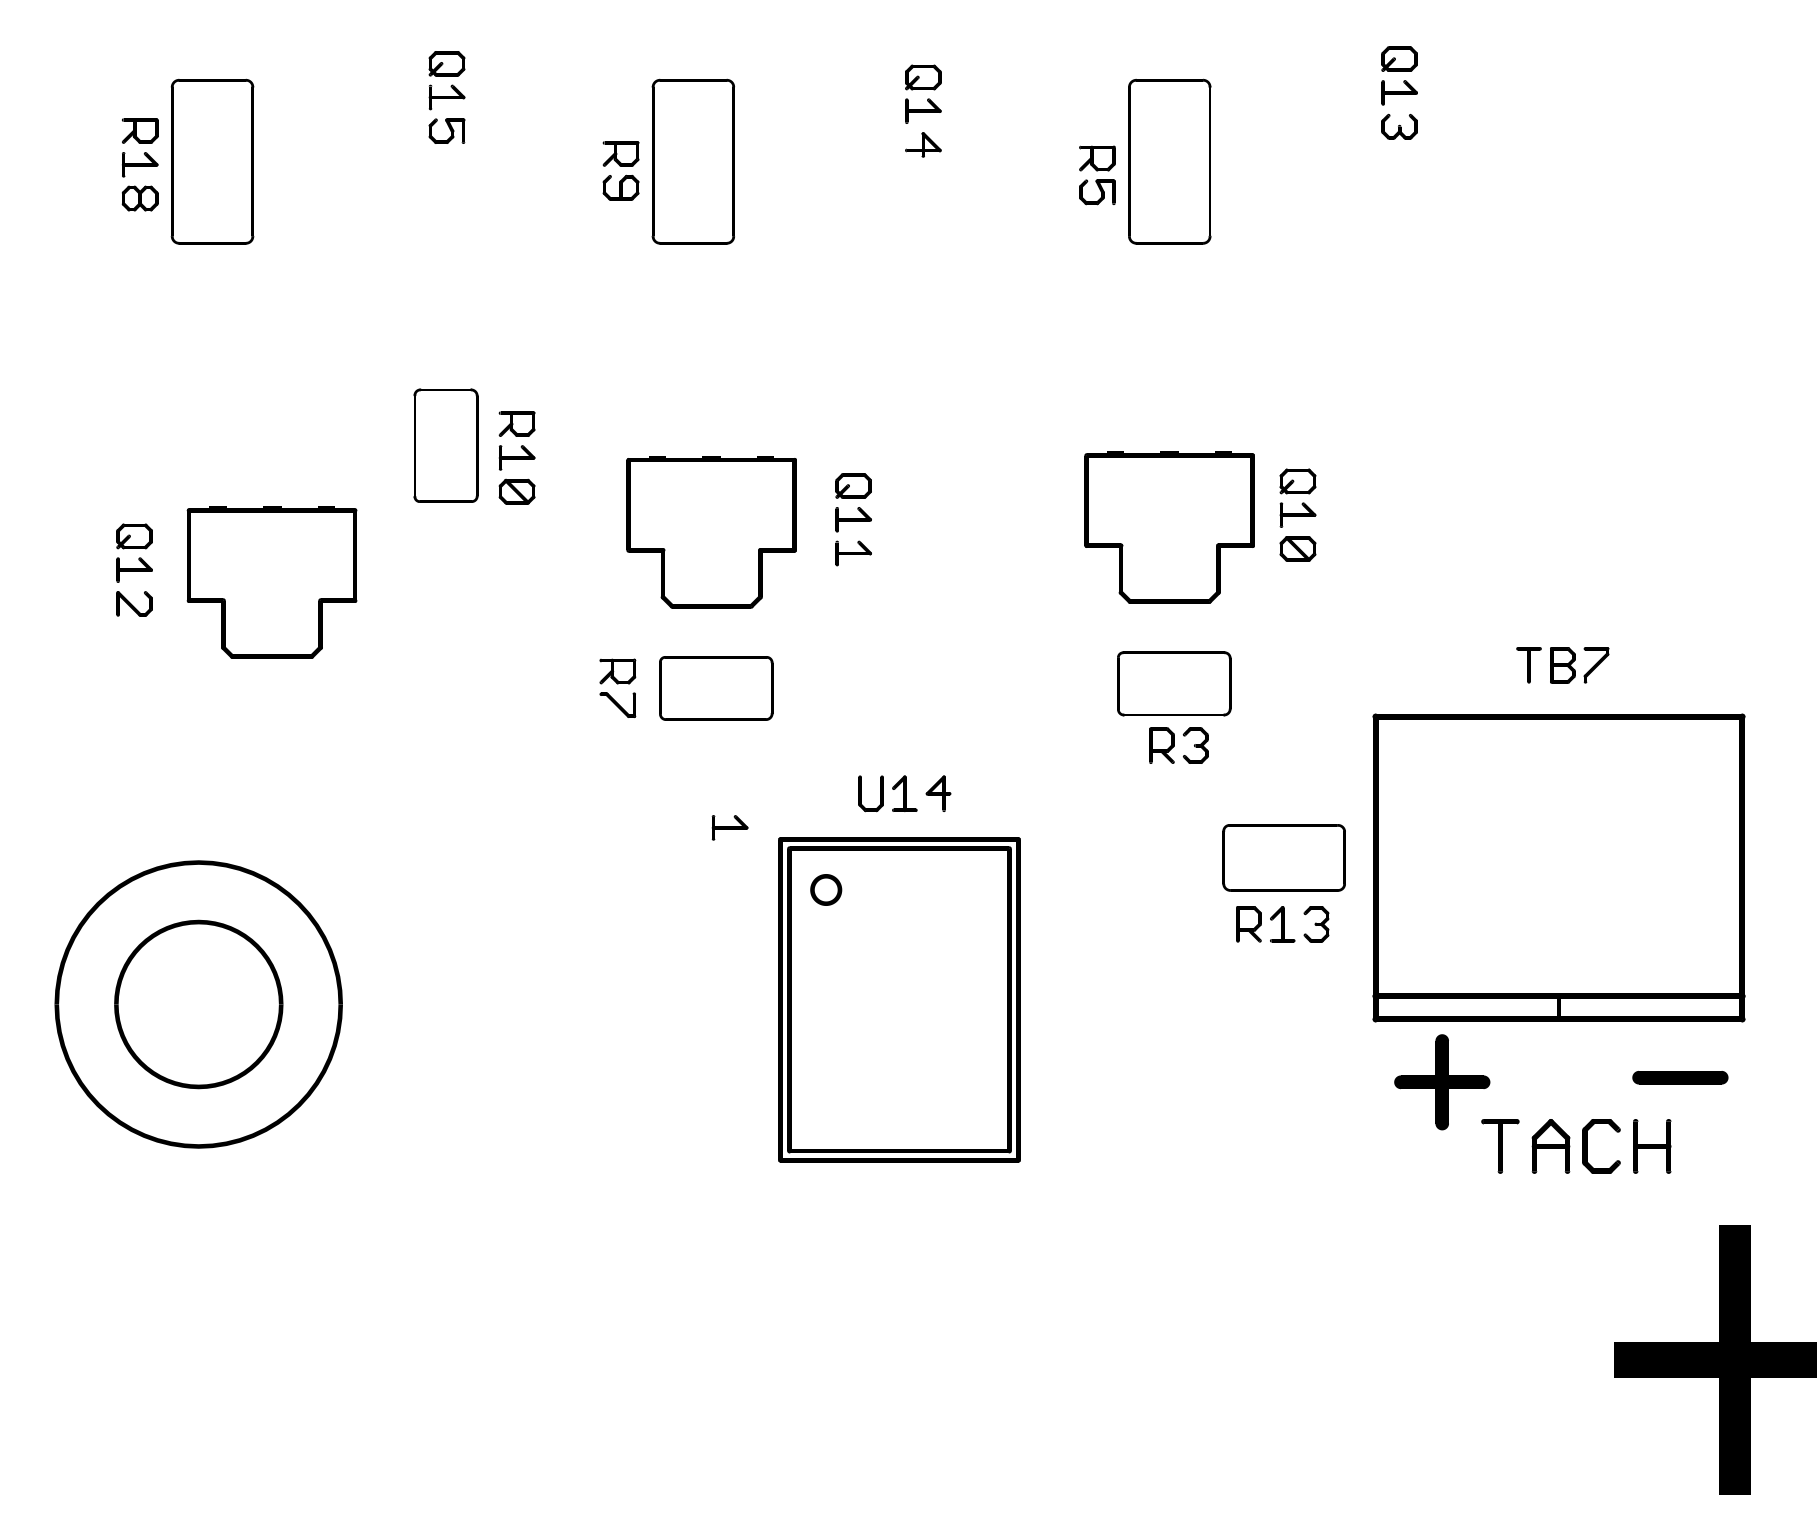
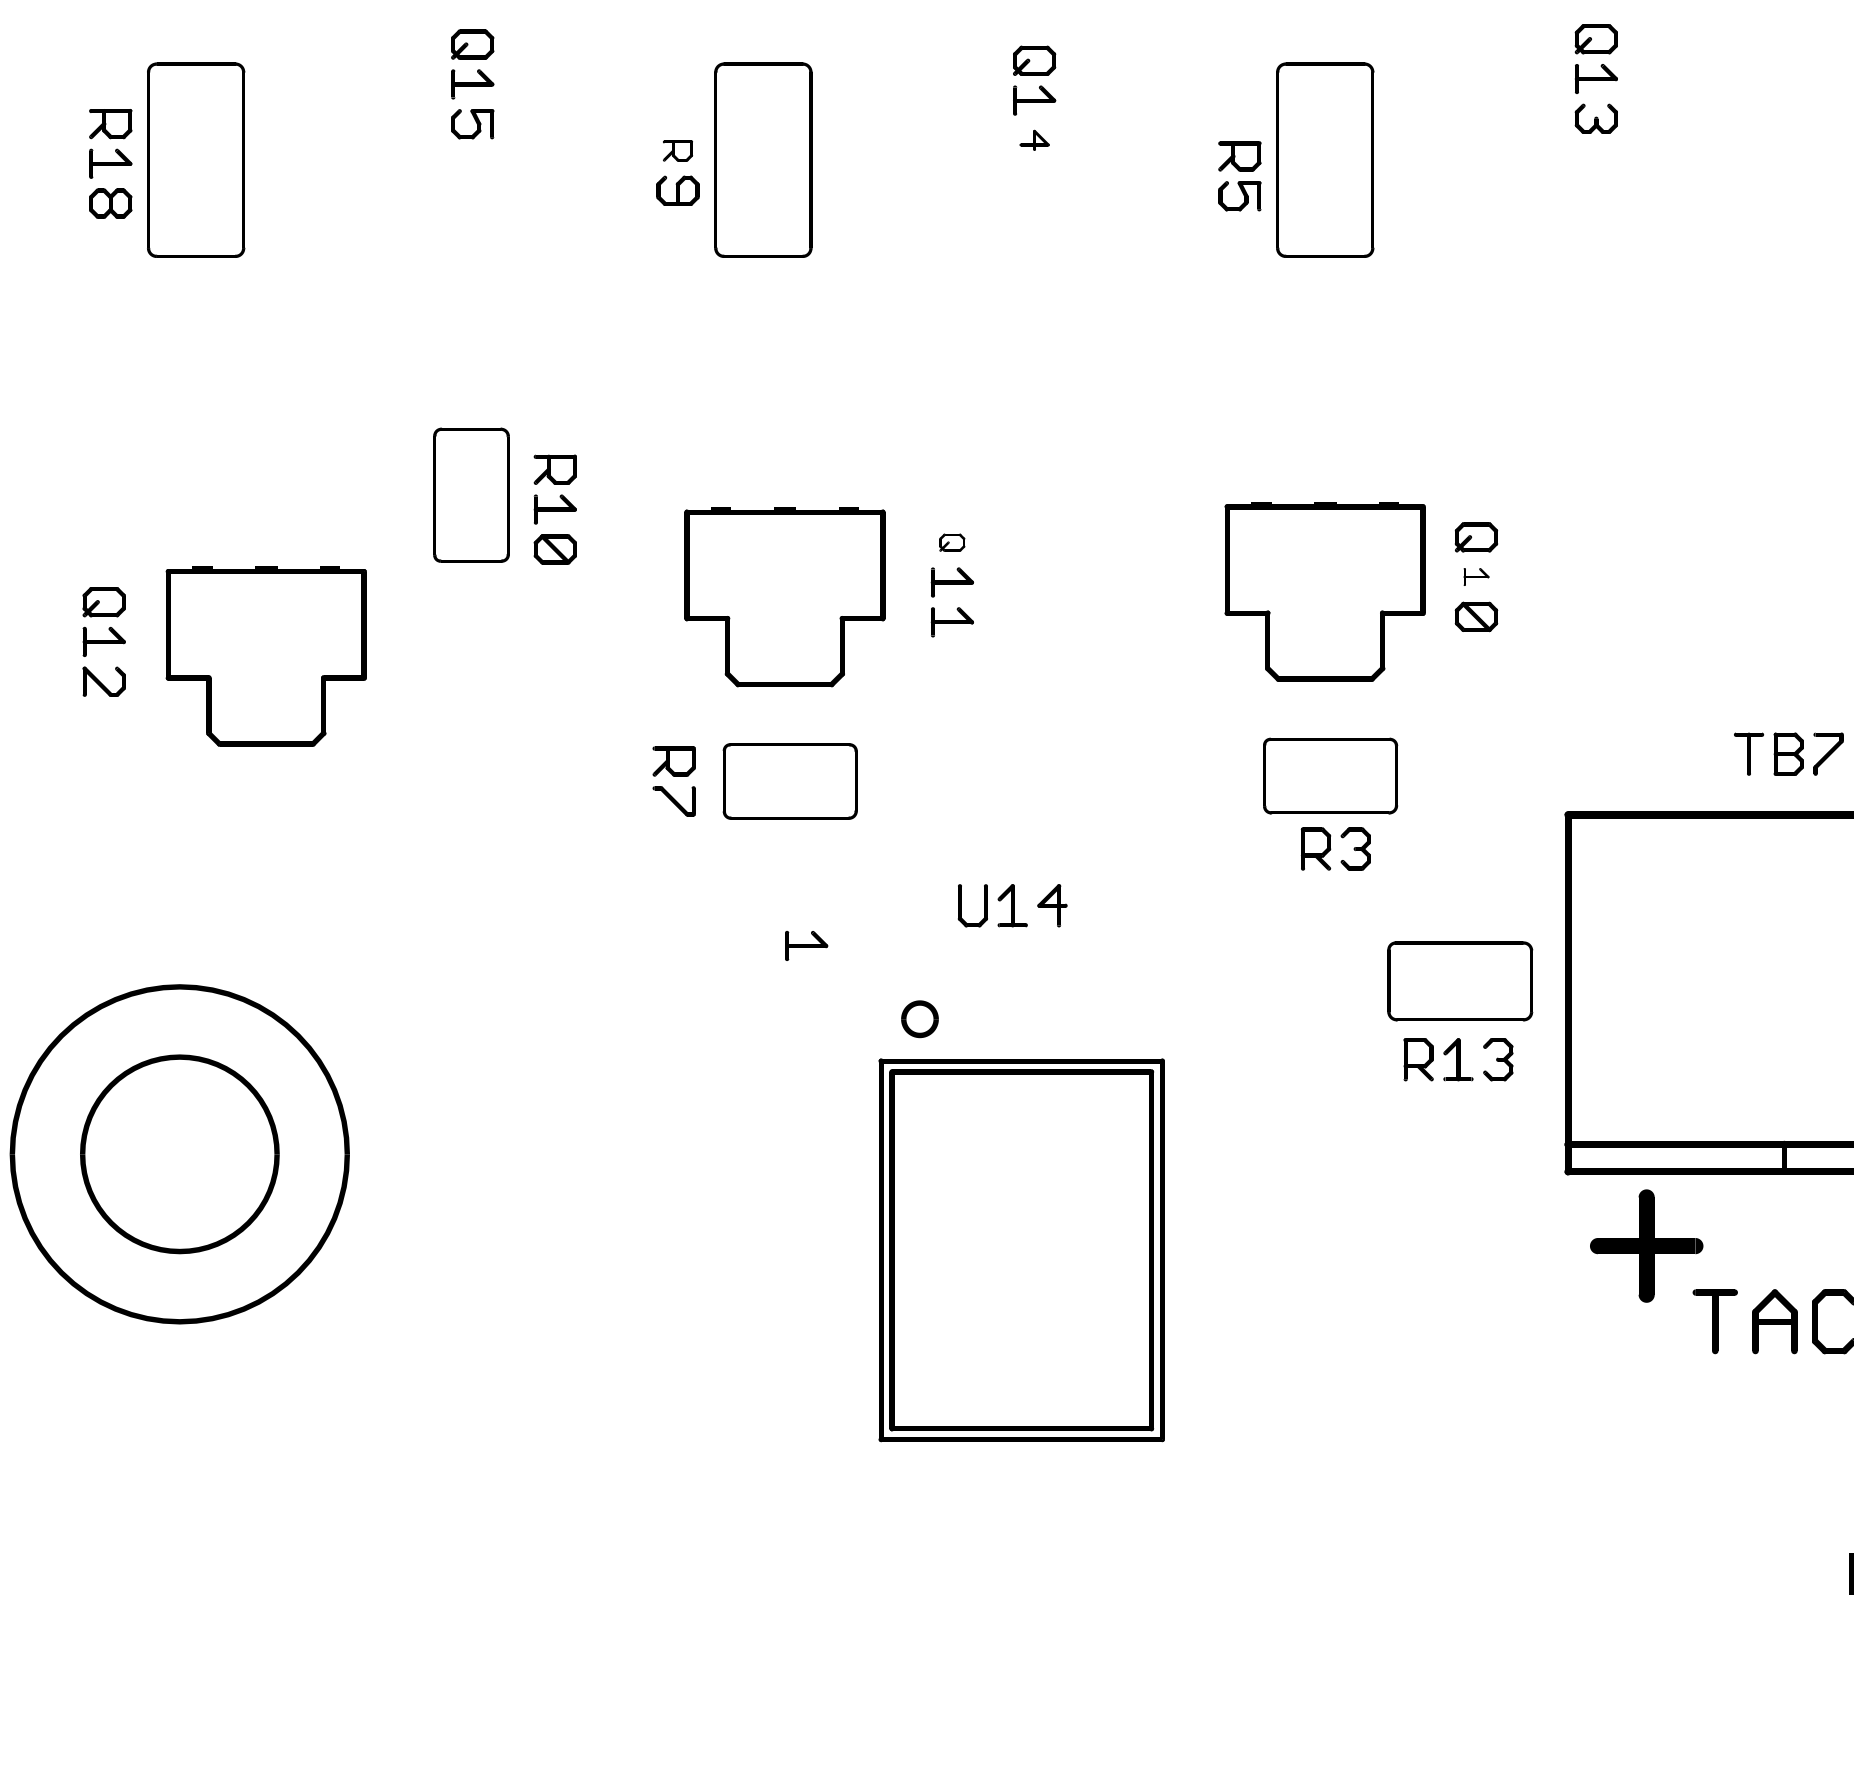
part: (923, 144) -> (1034, 139), size x0.7
part: (620, 153) -> (677, 150), size x0.7
part: (853, 485) -> (952, 542), size x0.6
part: (1297, 514) -> (1475, 576), size x0.6
part: (899, 999) -> (1021, 1249), moved

